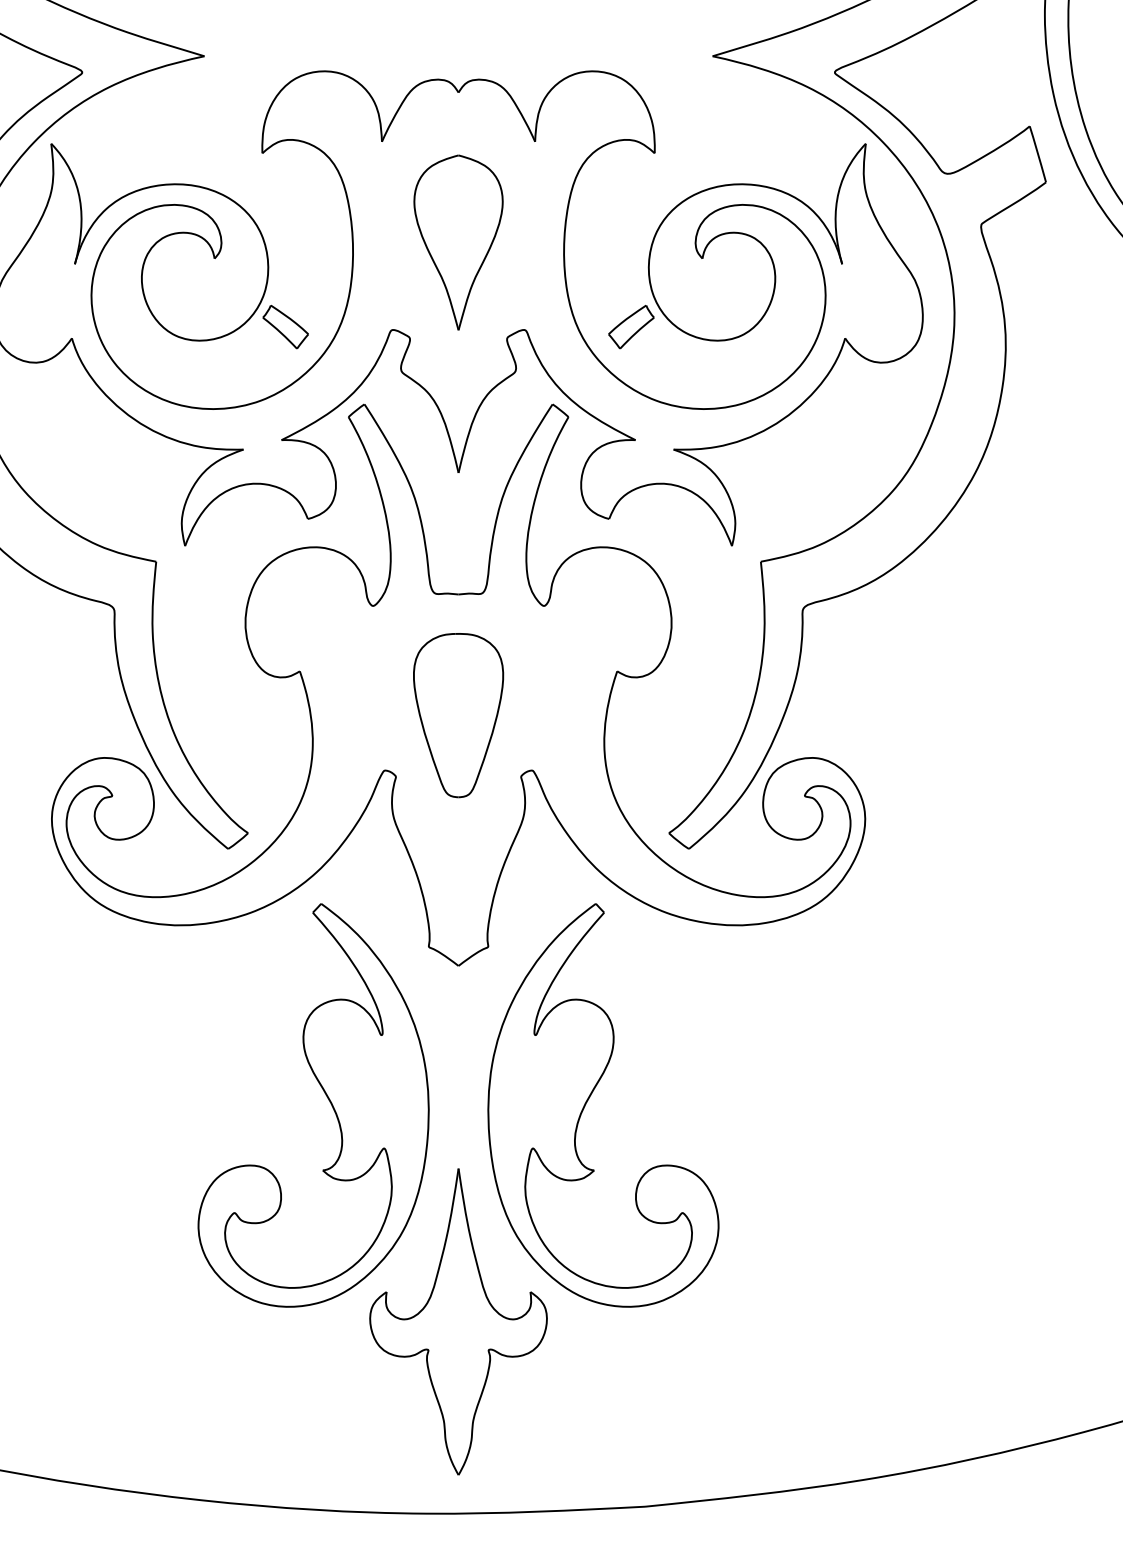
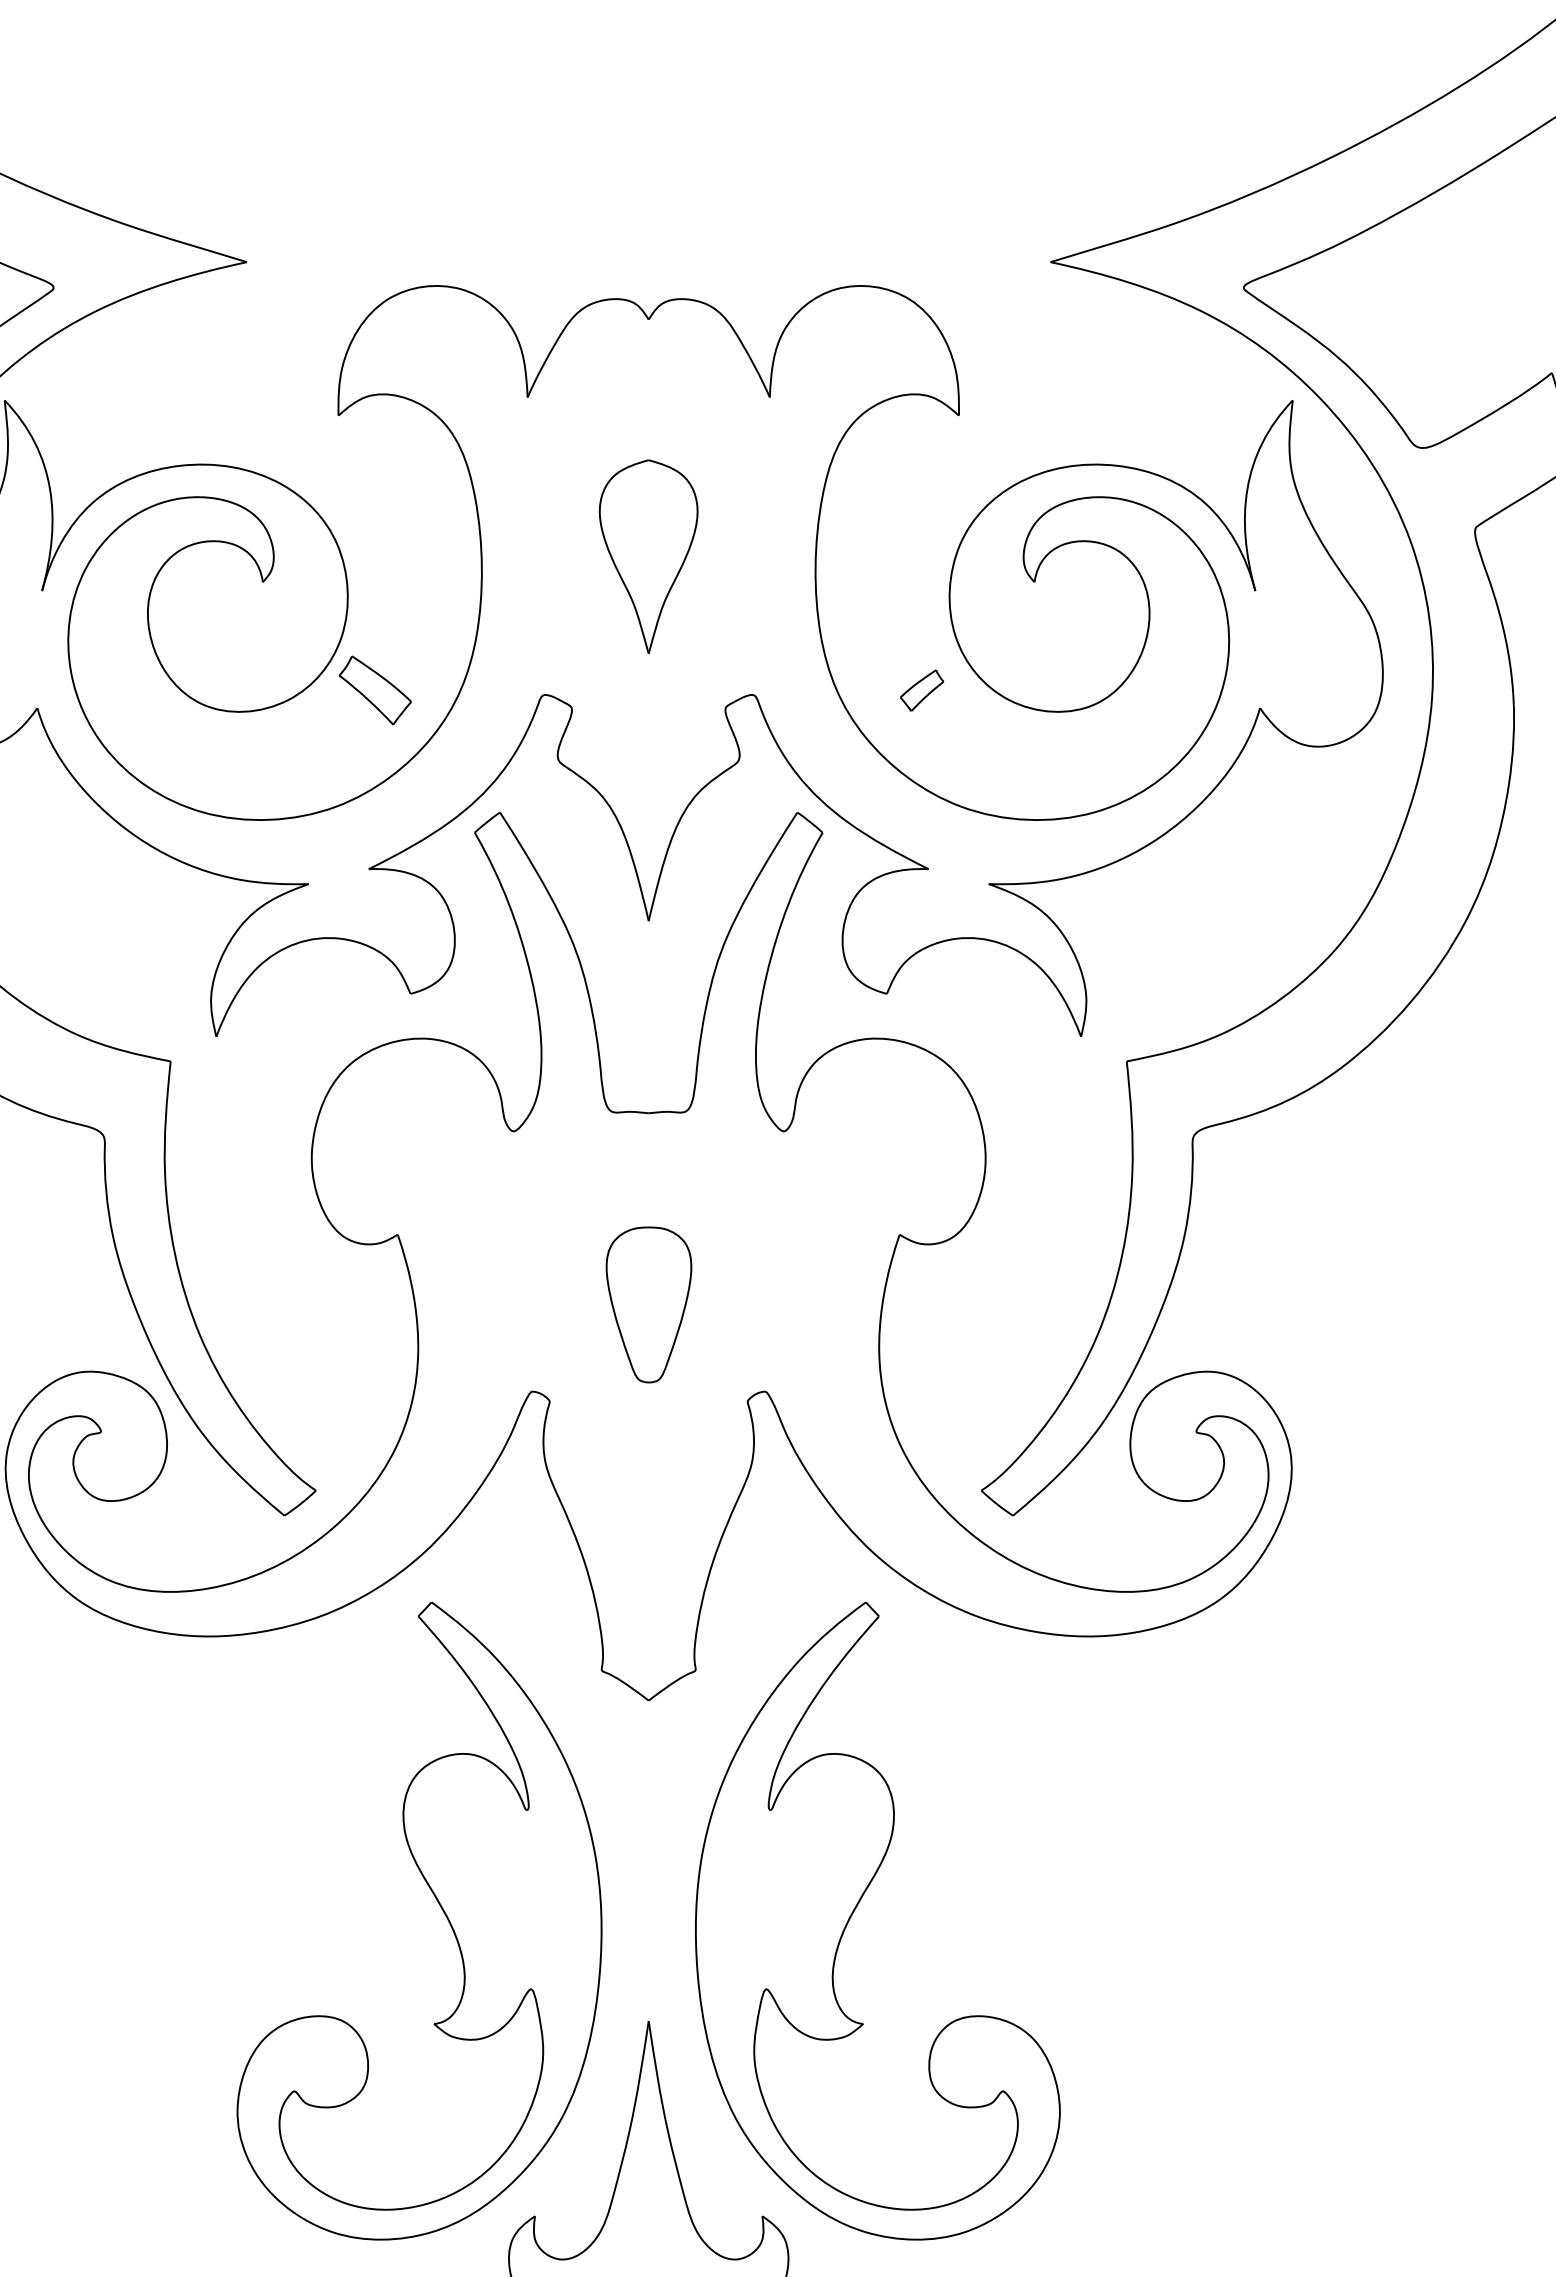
part: (458, 242) -> (648, 556), size x0.7
part: (631, 327) -> (922, 691), size x0.6
part: (458, 715) -> (648, 1304), size x0.6

